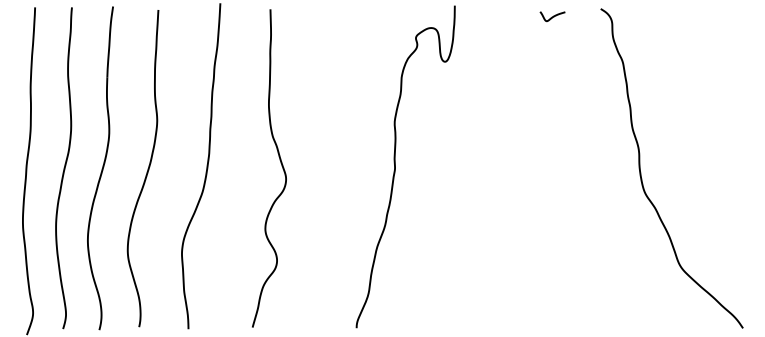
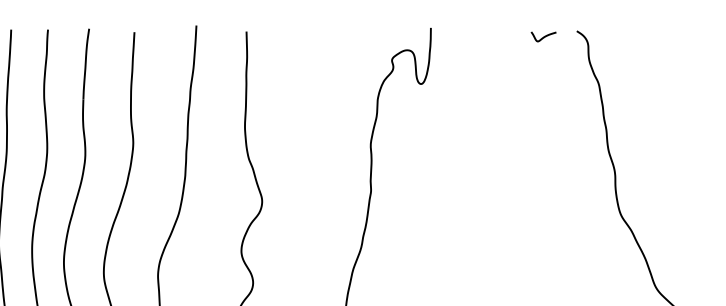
curve: (552, 16) -> (543, 36), moved

